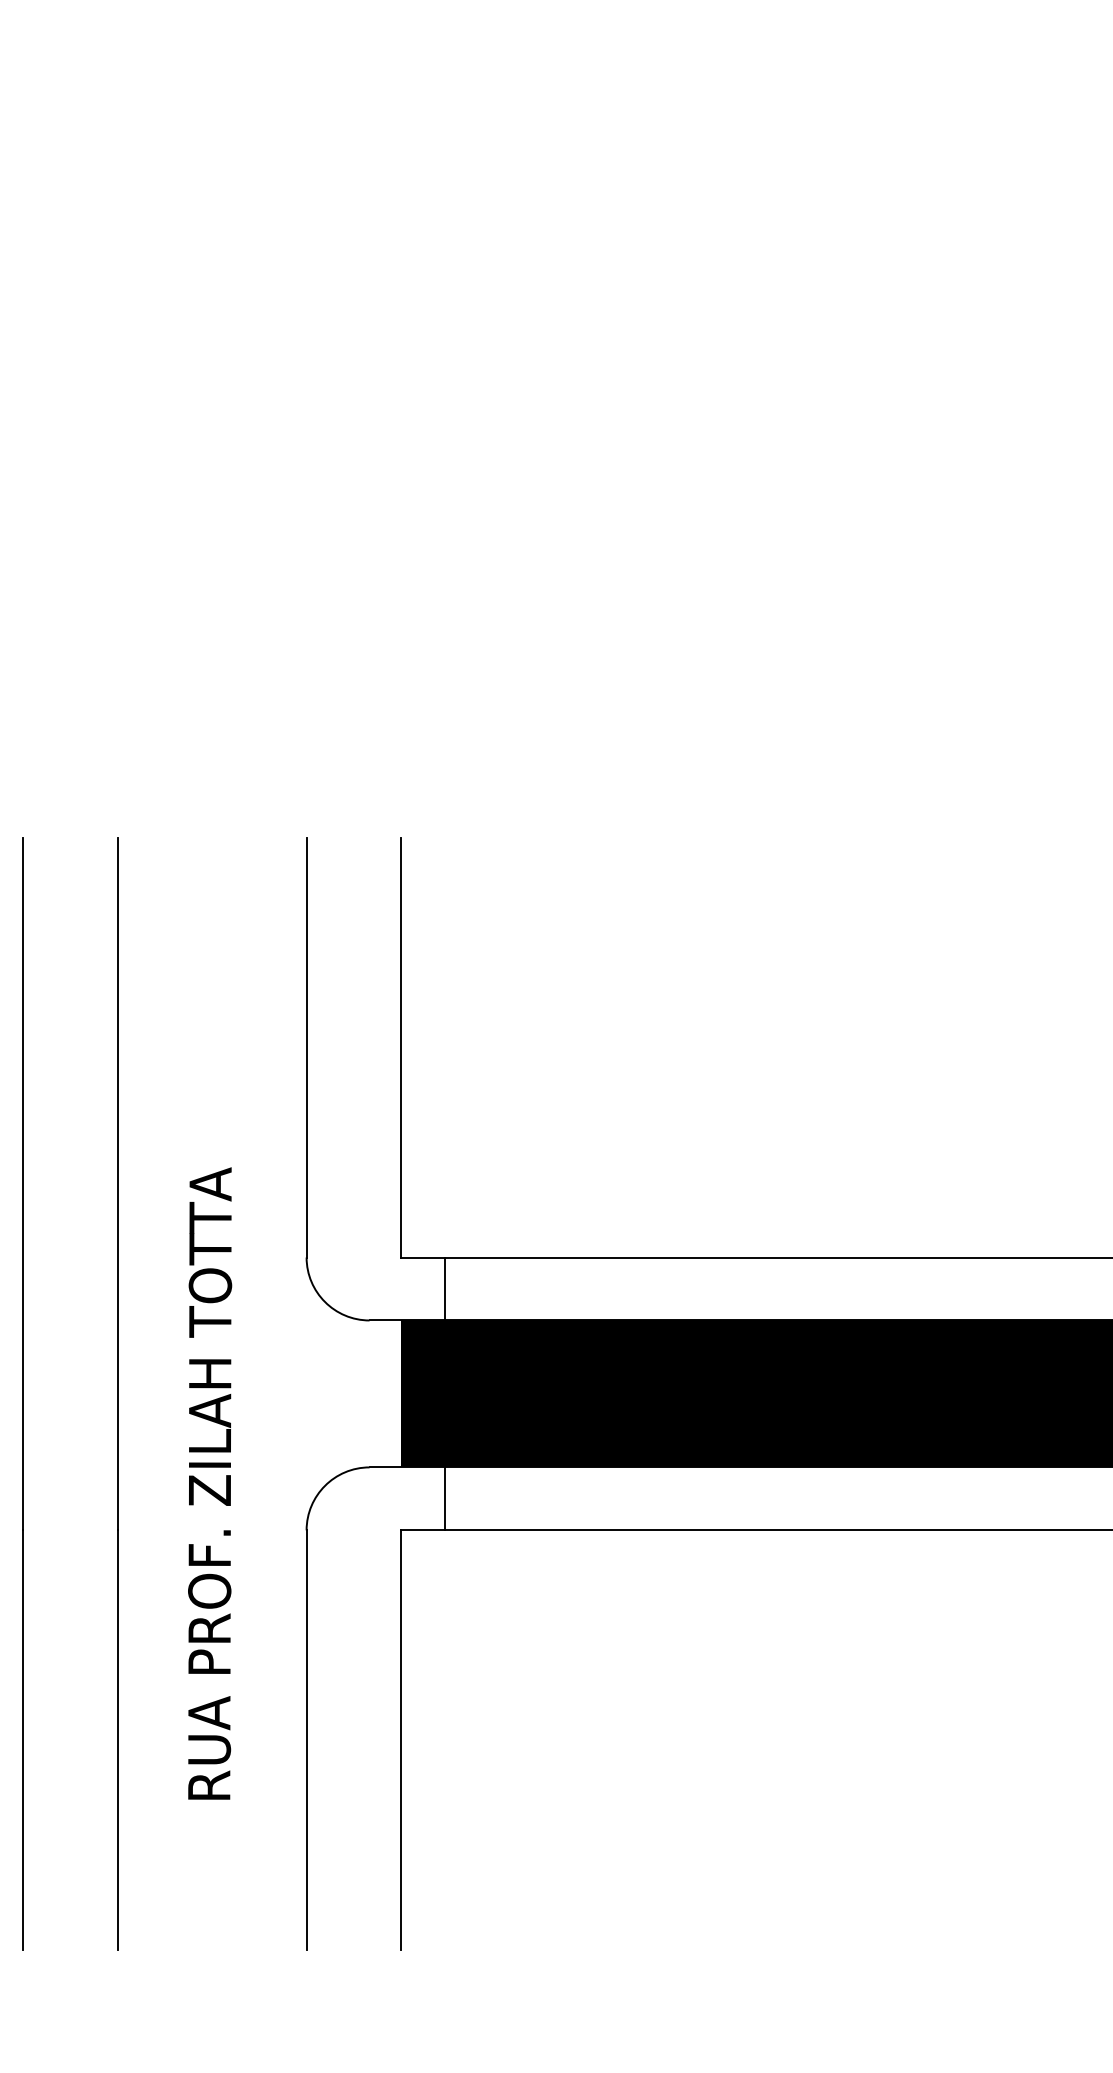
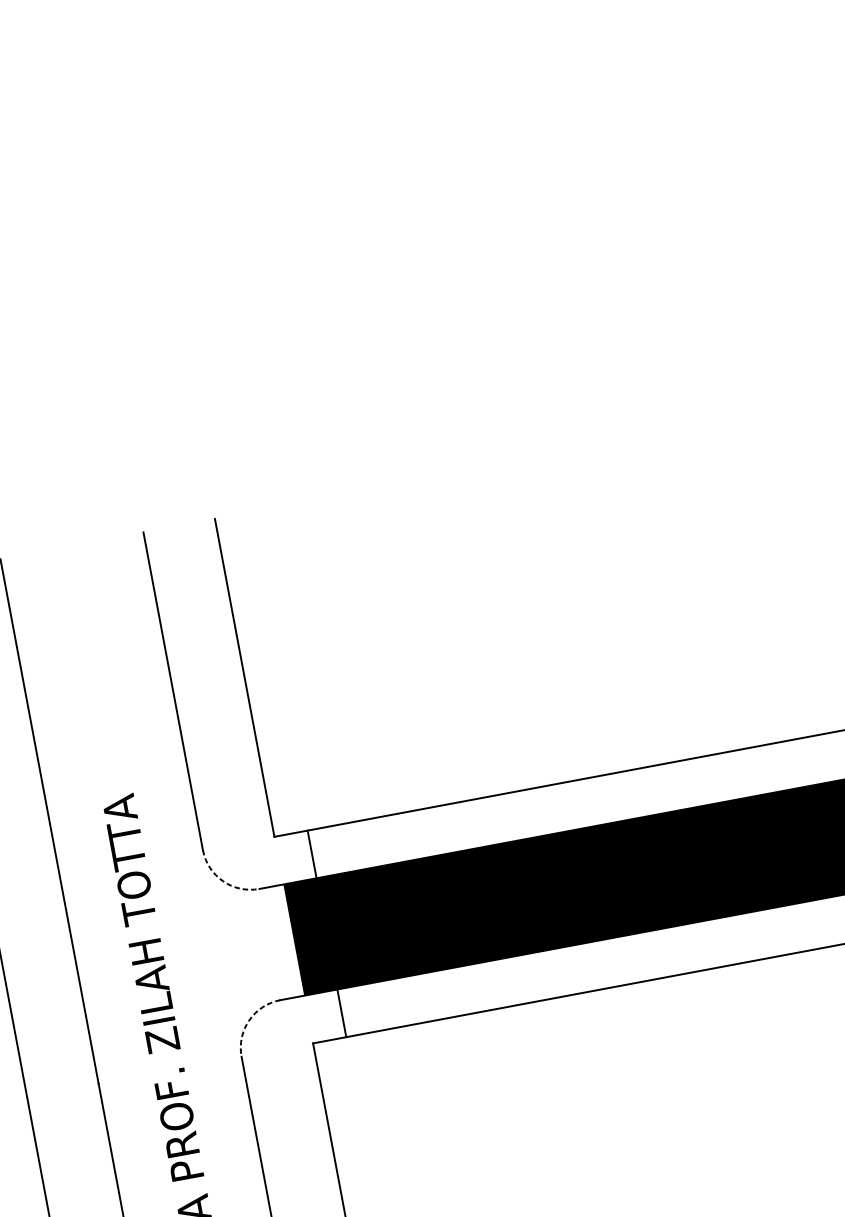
arc: (325, 1302) -> (223, 881), solid -> dashed
arc: (325, 1485) -> (249, 1020), solid -> dashed

